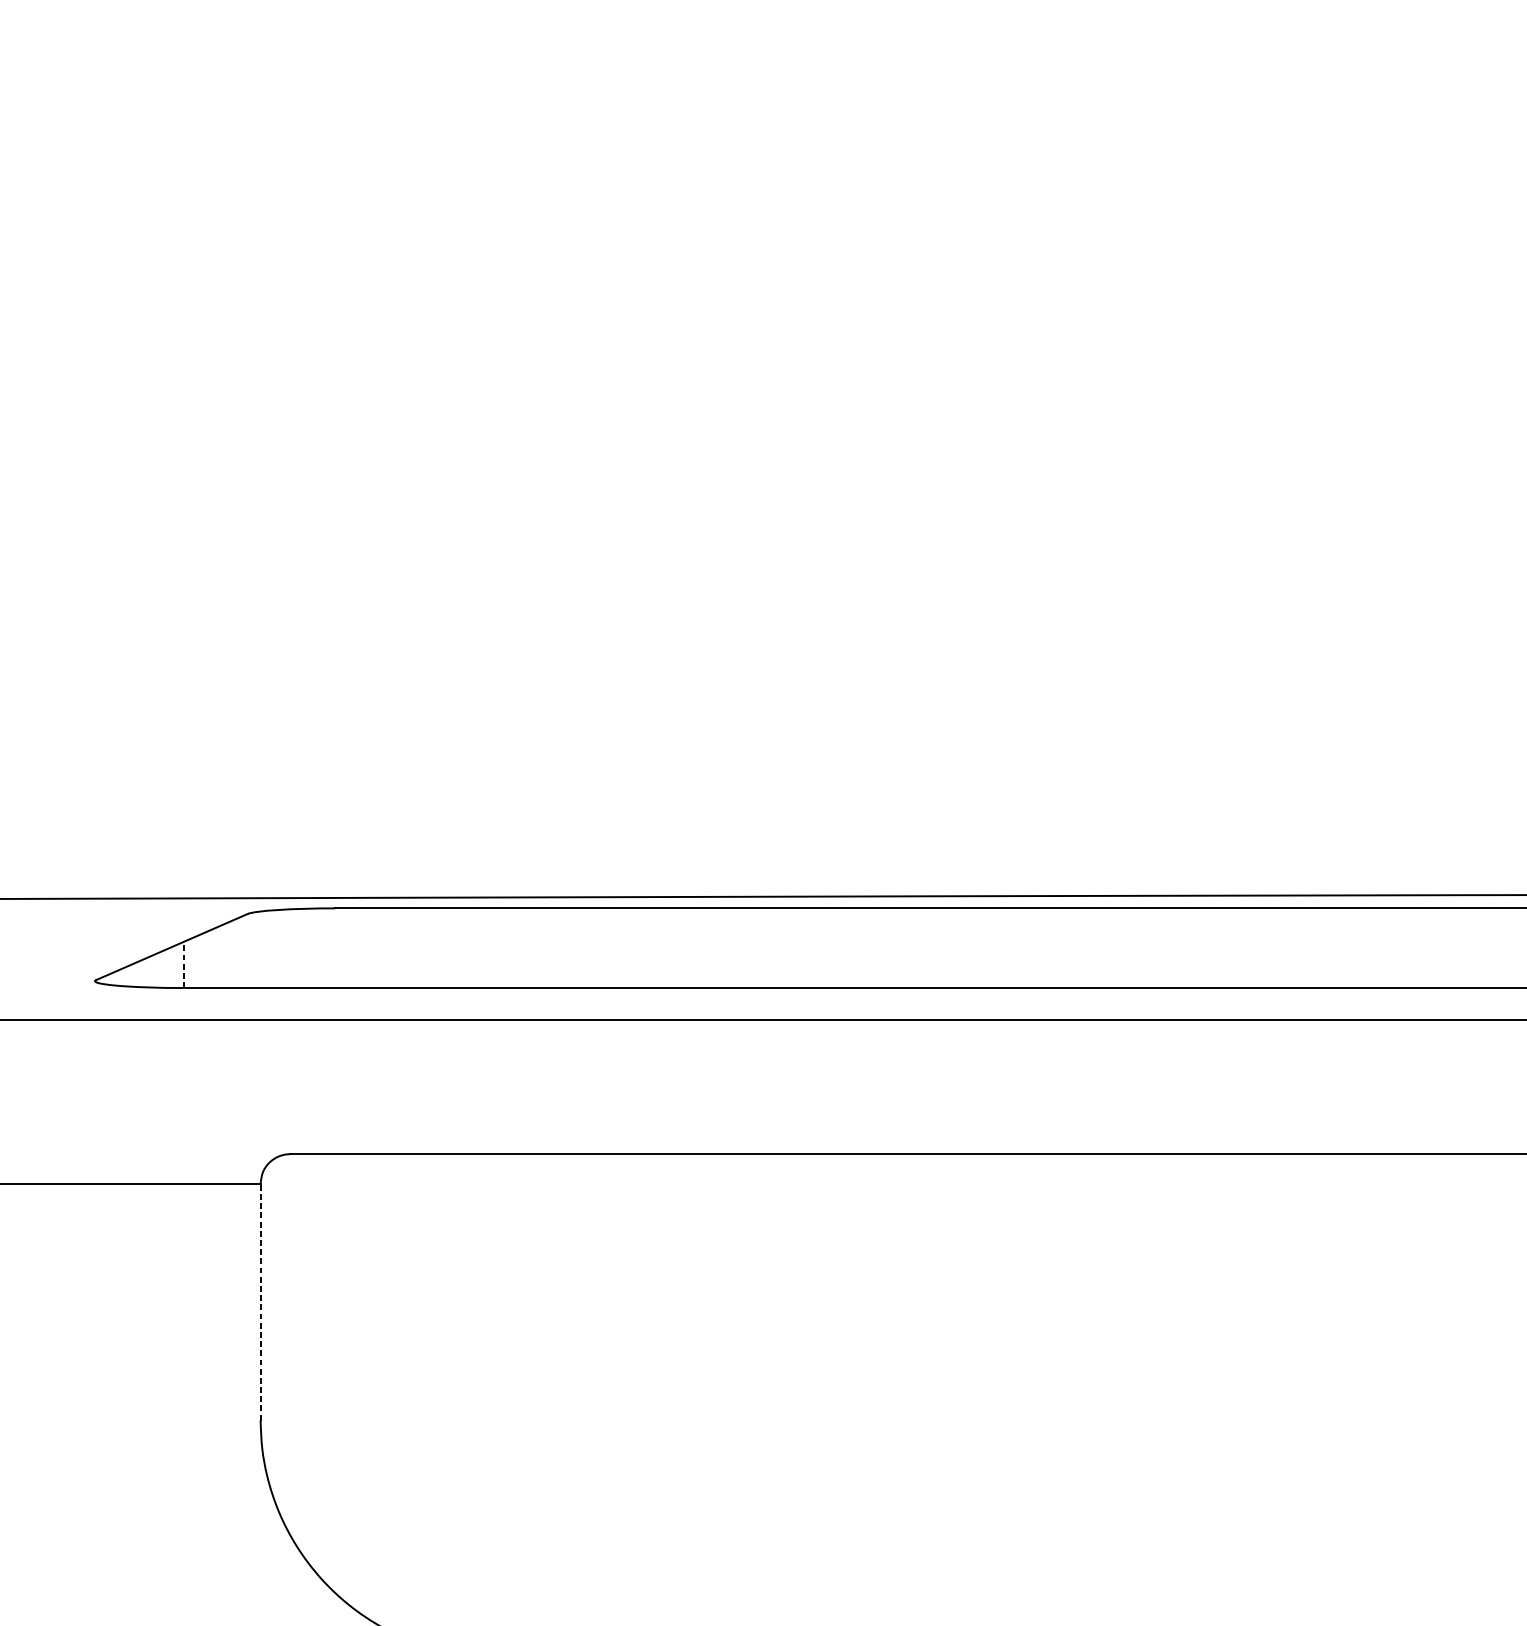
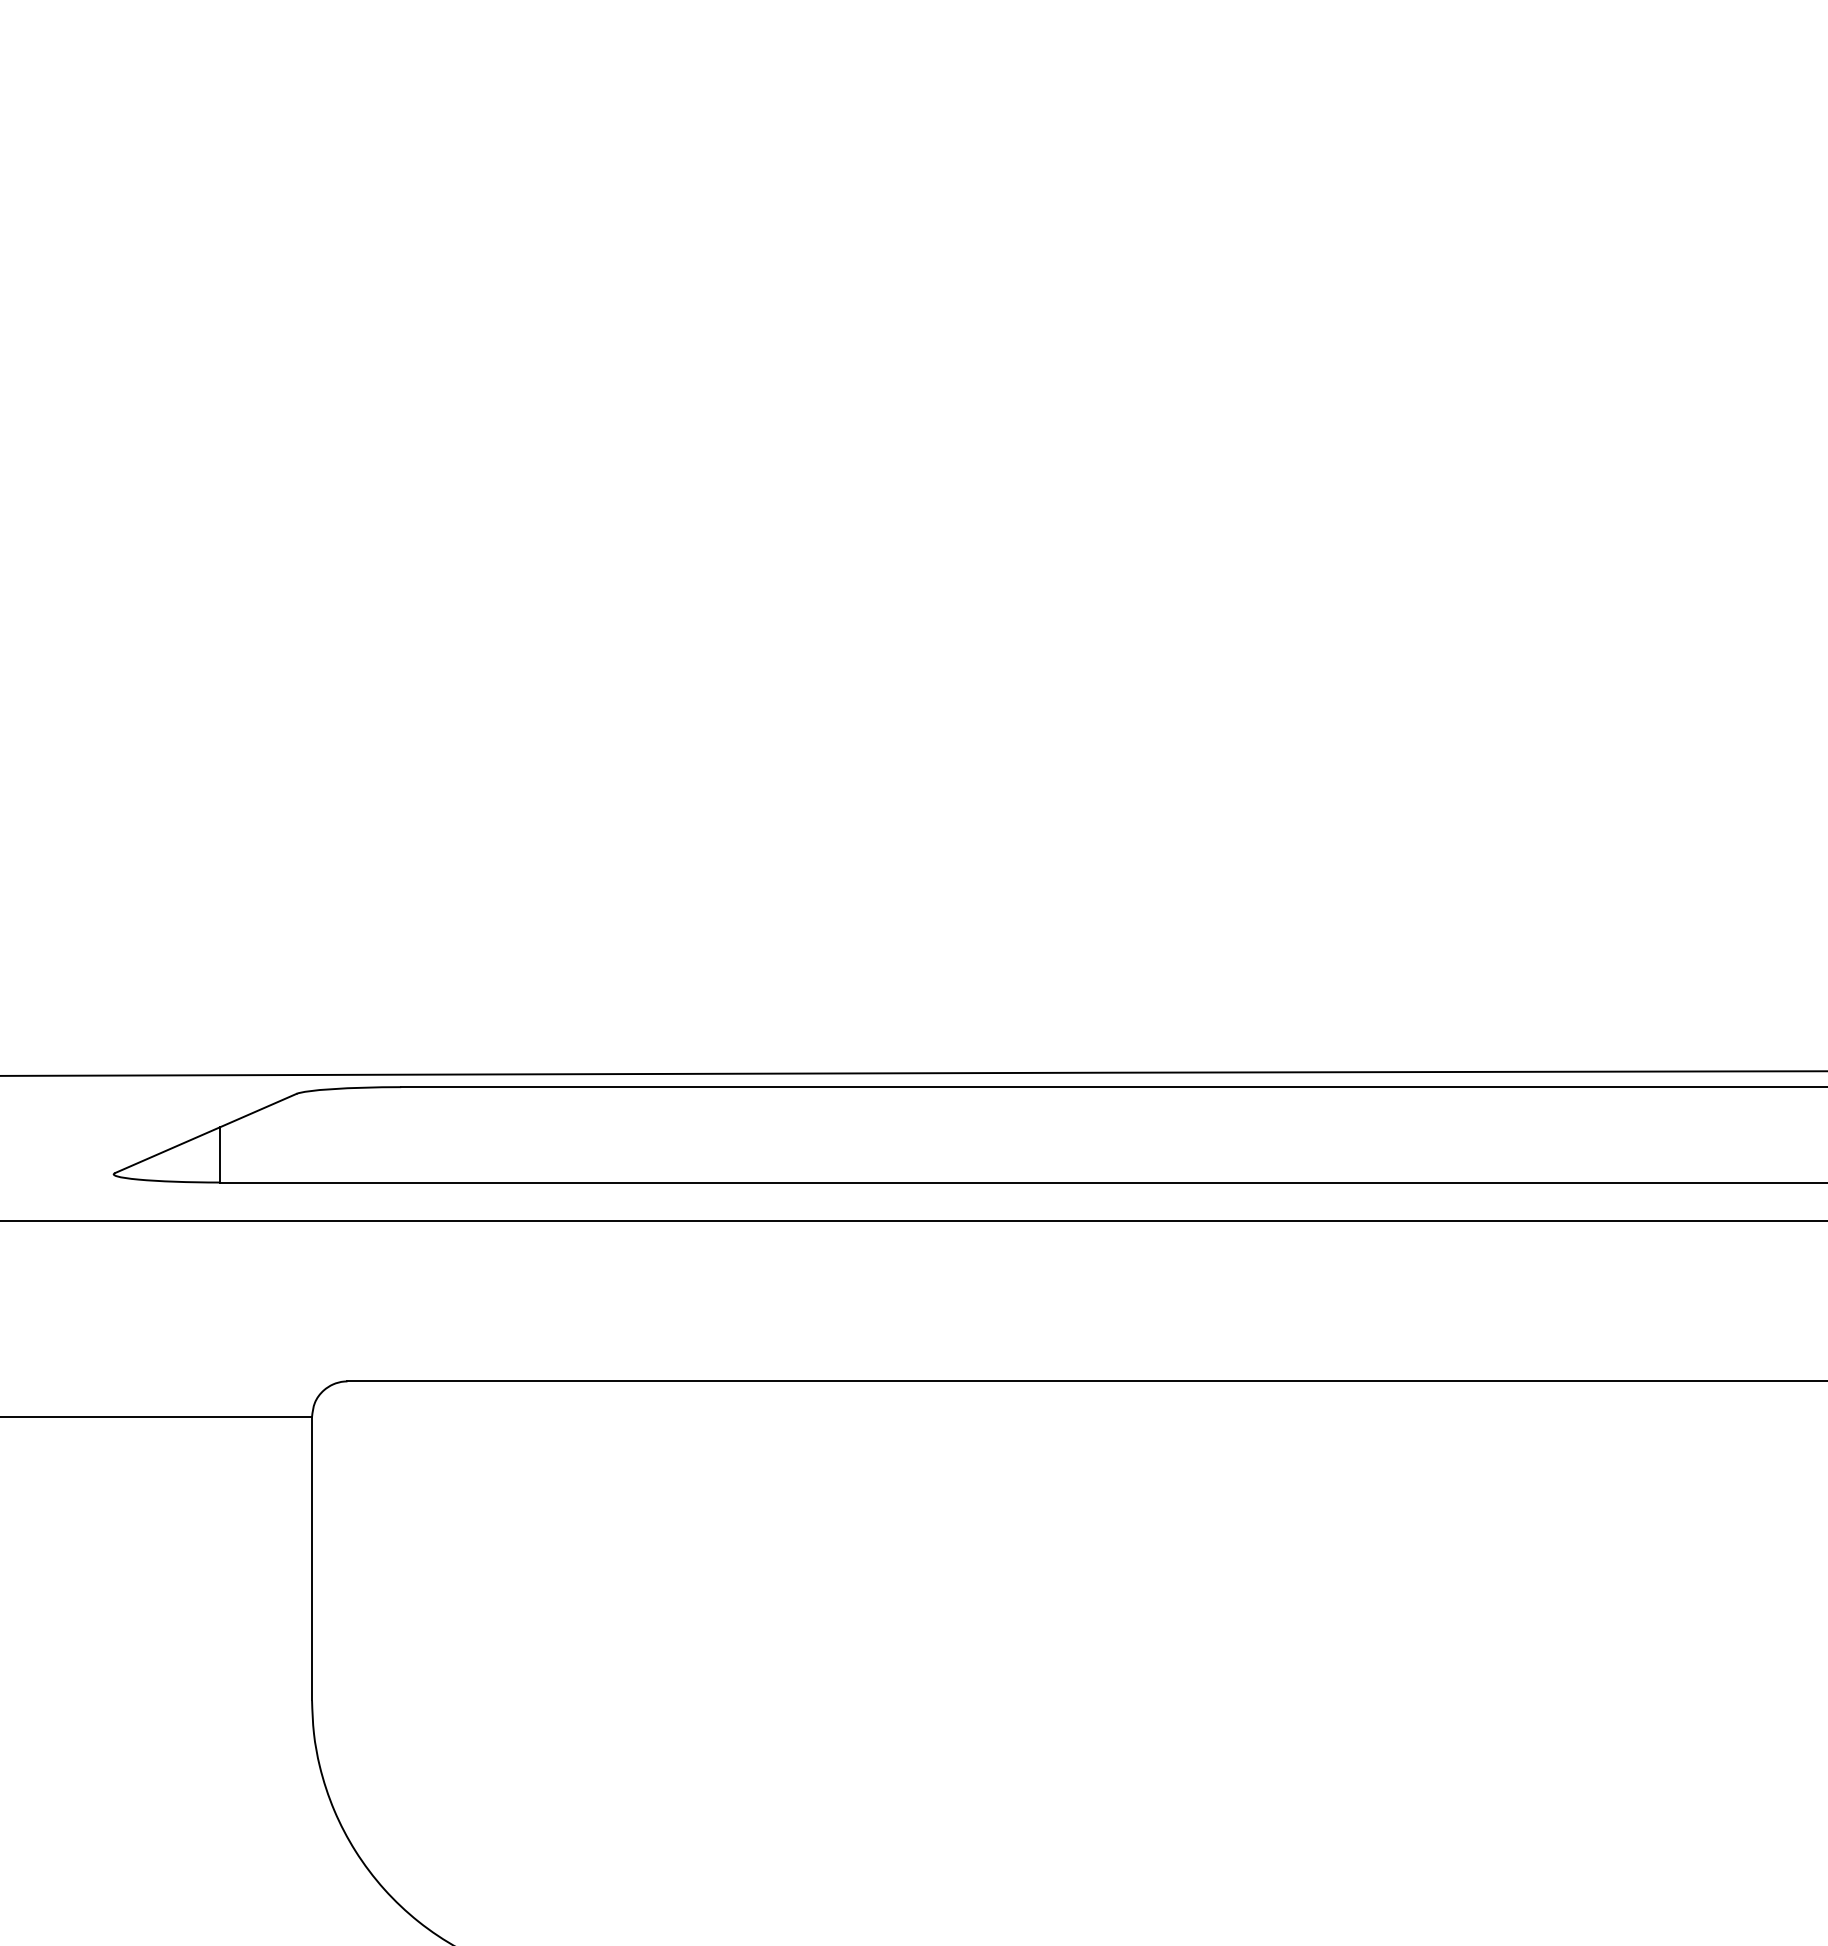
line: (184, 964) -> (220, 1154), dashed -> solid
line: (261, 1302) -> (312, 1558), dashed -> solid

